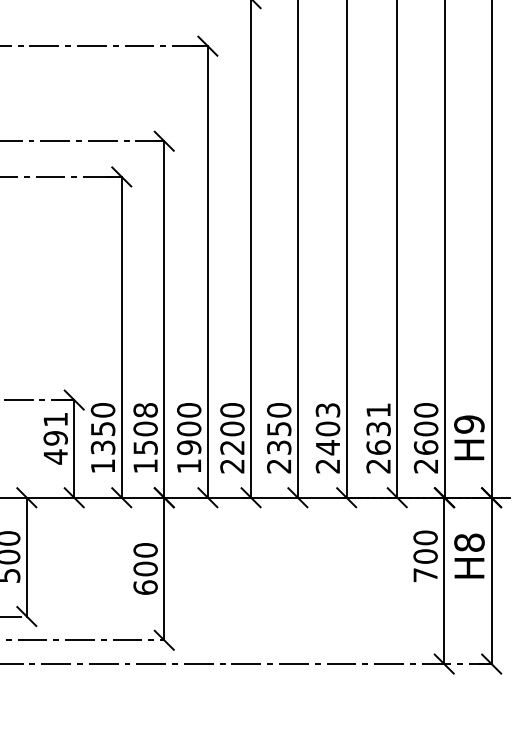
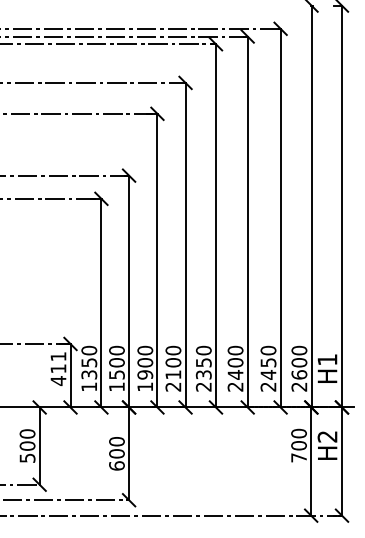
text: (144, 410) -> (116, 350), 1508 -> 1500
text: (327, 410) -> (235, 350), 2403 -> 2400
text: (469, 423) -> (327, 359), H9 -> H1
text: (378, 428) -> (268, 362), 2631 -> 2450
text: (55, 437) -> (58, 368), 491 -> 411
text: (231, 447) -> (172, 374), 2200 -> 2100
text: (469, 542) -> (327, 436), H8 -> H2

